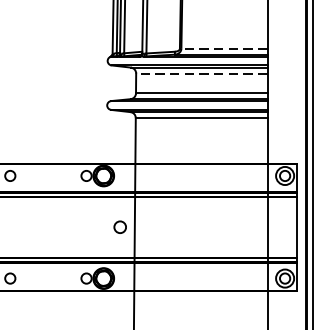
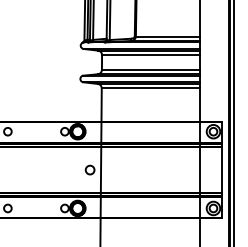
line: (223, 48) -> (167, 36), dashed -> solid
line: (200, 74) -> (150, 55), dashed -> solid

